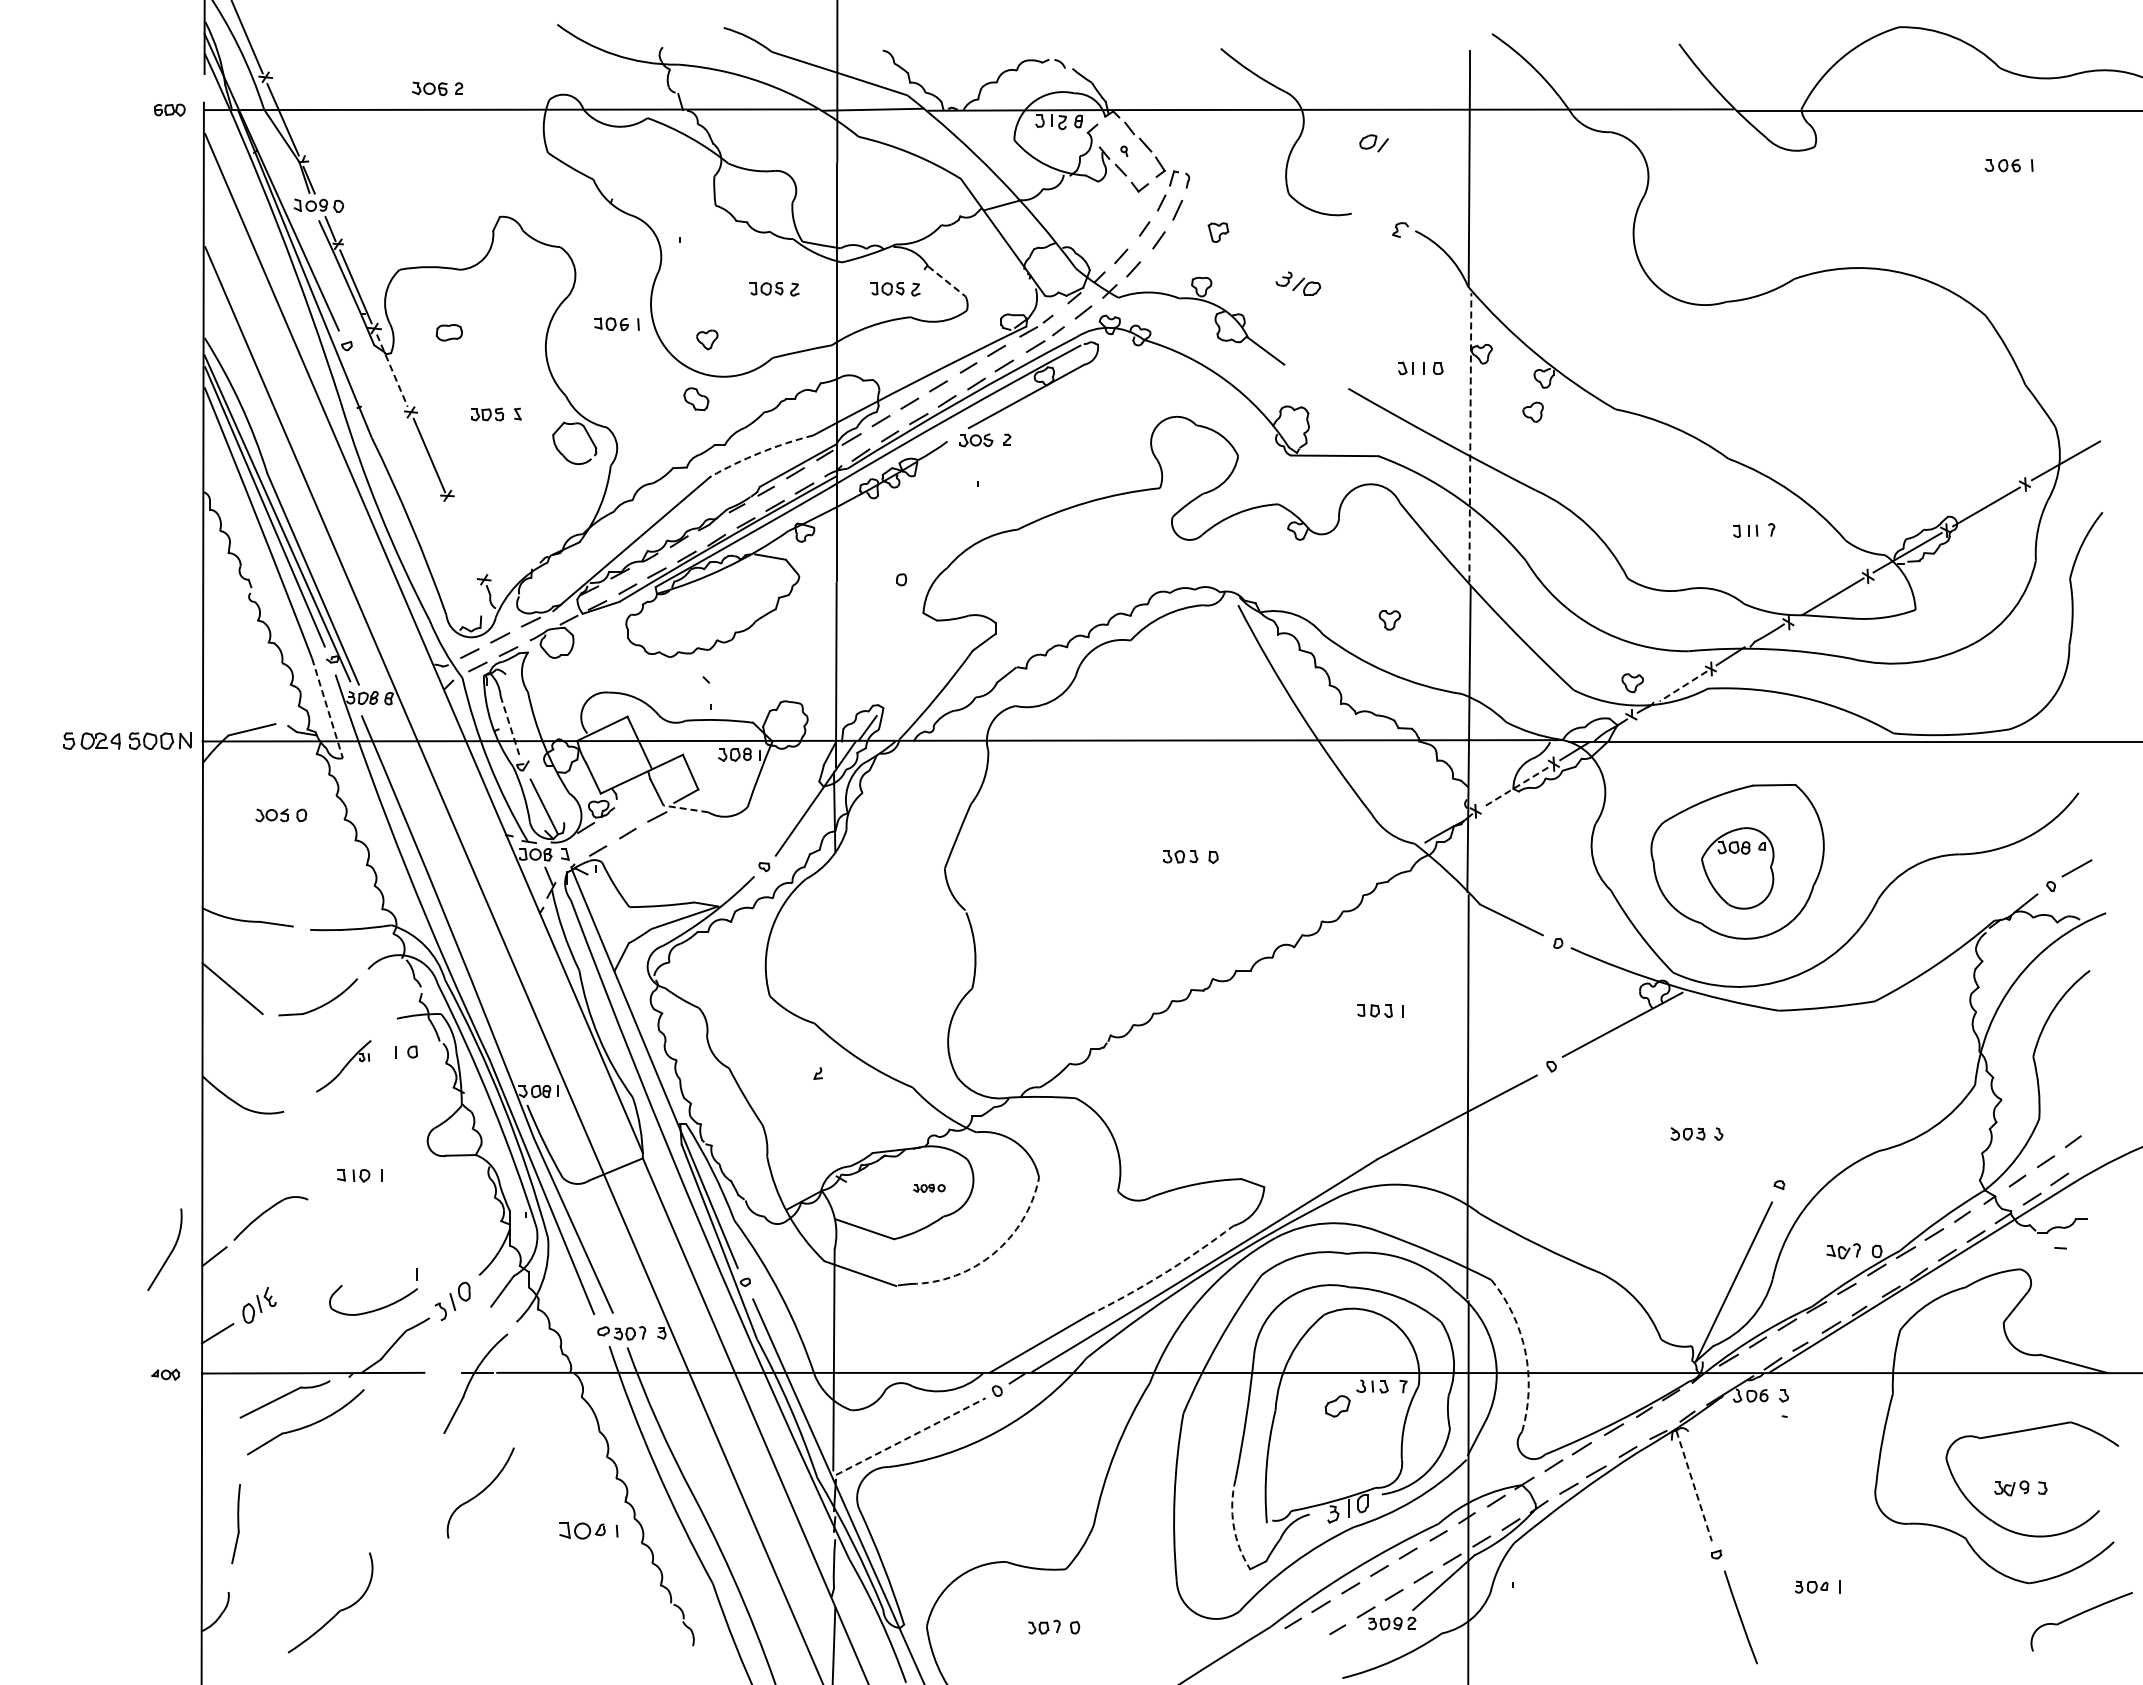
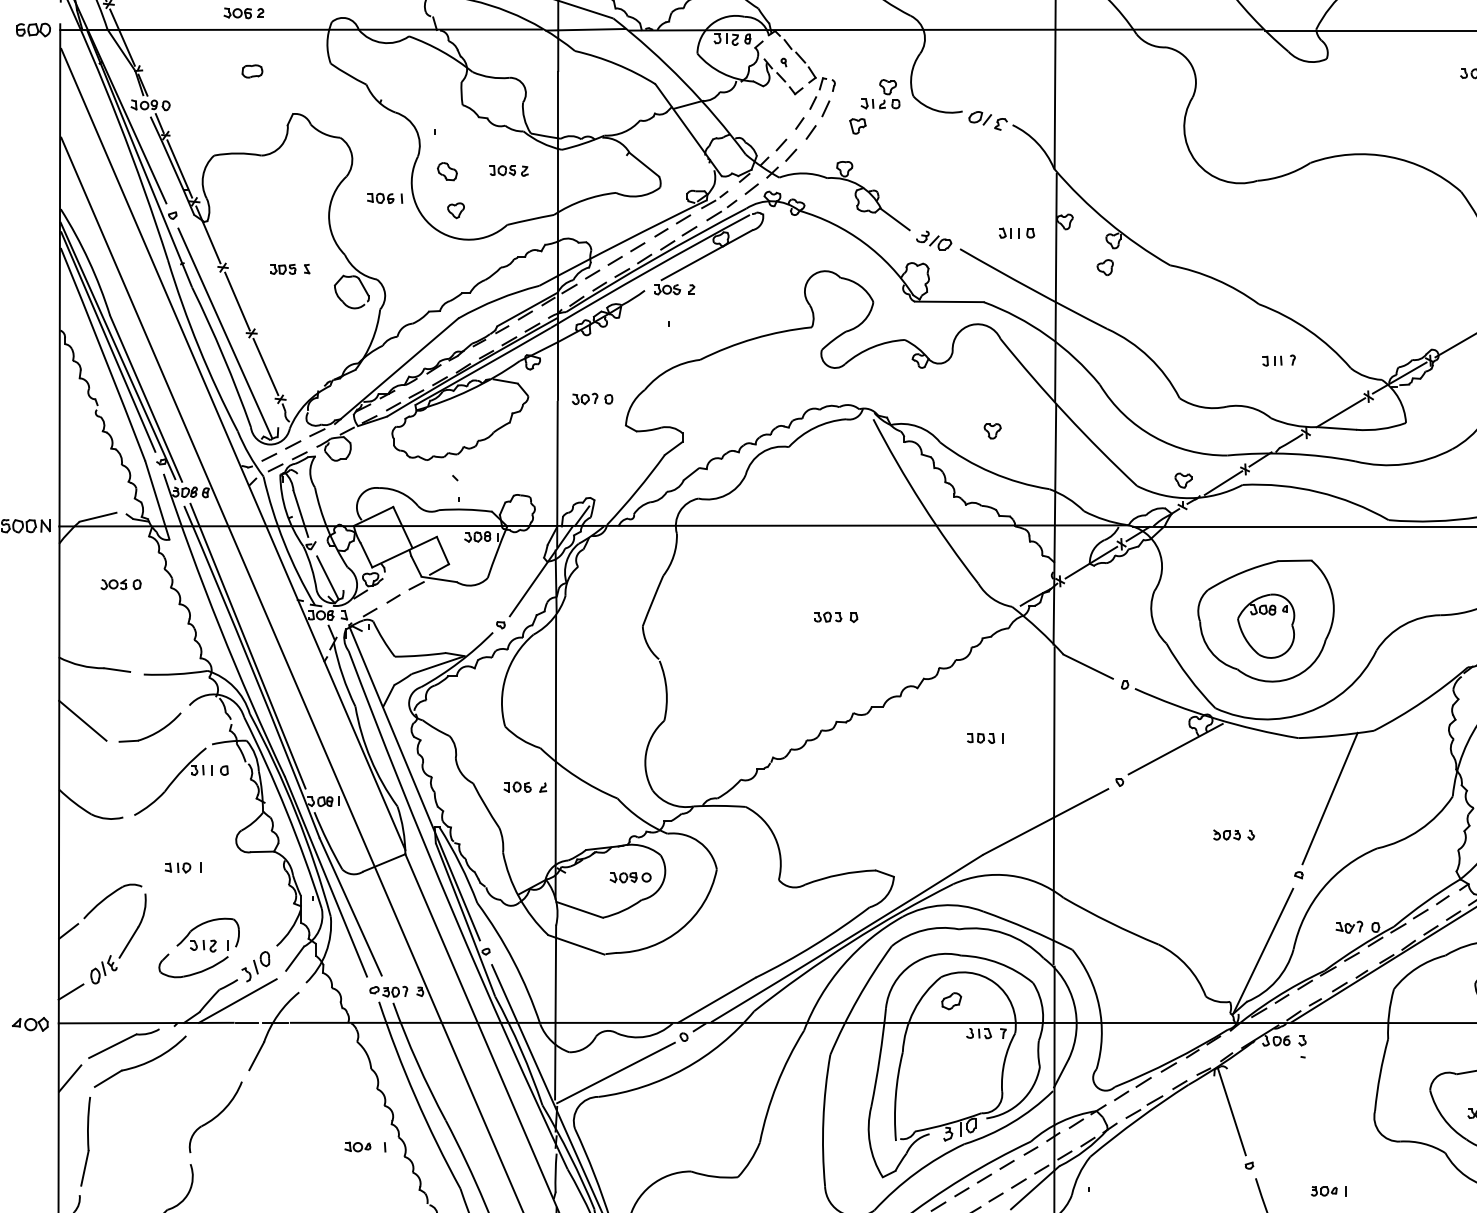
part: (169, 110) -> (33, 30), size x1.43
part: (1373, 143) -> (979, 118), moved
part: (1247, 191) -> (880, 94), added
line: (946, 281) -> (644, 164), dashed -> solid
part: (1298, 283) -> (934, 240), moved
part: (895, 289) -> (603, 171), removed
part: (448, 332) -> (251, 71), moved
line: (392, 371) -> (208, 235), dashed -> solid
part: (696, 399) -> (447, 171), moved
line: (1470, 437) -> (1056, 287), dashed -> solid
arc: (760, 452) -> (497, 299), dashed -> solid
line: (413, 495) -> (225, 333), added
line: (465, 538) -> (265, 366), added
part: (871, 578) -> (585, 398), added
line: (1683, 686) -> (1223, 483), dashed -> solid
line: (327, 708) -> (157, 500), dashed -> solid
line: (509, 725) -> (300, 513), dashed -> solid
line: (1515, 787) -> (1091, 562), dashed -> solid
line: (685, 808) -> (438, 579), dashed -> solid
line: (442, 893) -> (247, 645), added
line: (833, 1035) -> (555, 757), added
part: (343, 1066) -> (169, 781), size x1.67
part: (785, 1072) -> (517, 786), added
line: (1819, 1087) -> (1330, 798), added
part: (929, 1188) -> (630, 877), size x1.67
part: (169, 1253) -> (136, 928), moved
arc: (993, 1253) -> (681, 928), dashed -> solid
part: (394, 1268) -> (210, 940), added
arc: (1163, 1274) -> (814, 945), dashed -> solid
line: (429, 1344) -> (237, 1000), added
arc: (1525, 1352) -> (1099, 1006), dashed -> solid
line: (441, 1372) -> (247, 1022), added
part: (165, 1374) -> (30, 1024), size x1.67
part: (1337, 1406) -> (951, 1001), moved
line: (911, 1436) -> (616, 1072), dashed -> solid
line: (216, 1443) -> (70, 1078), added
line: (1694, 1486) -> (1232, 1112), dashed -> solid
part: (480, 1492) -> (215, 1116), moved
part: (235, 1523) -> (85, 1141), size x1.43
arc: (1233, 1526) -> (869, 1143), dashed -> solid
part: (582, 1530) -> (357, 1146), size x0.71

